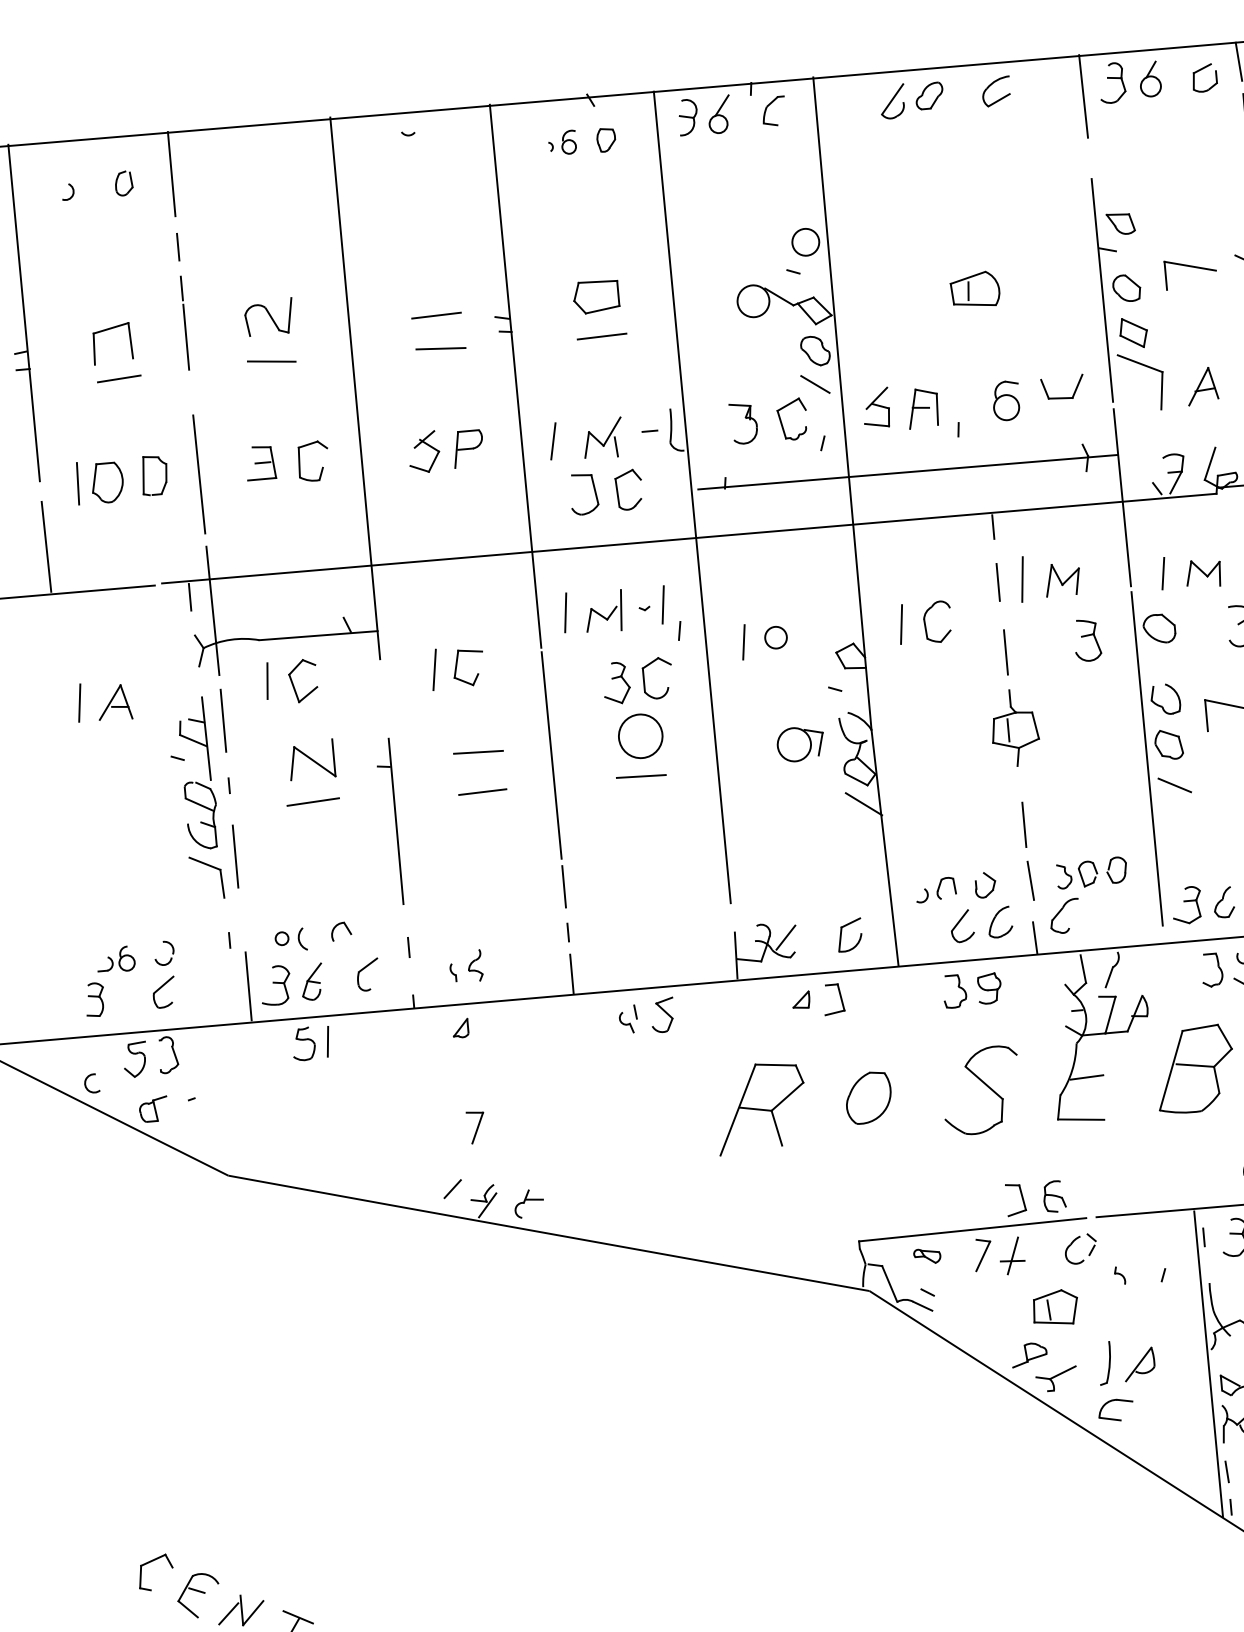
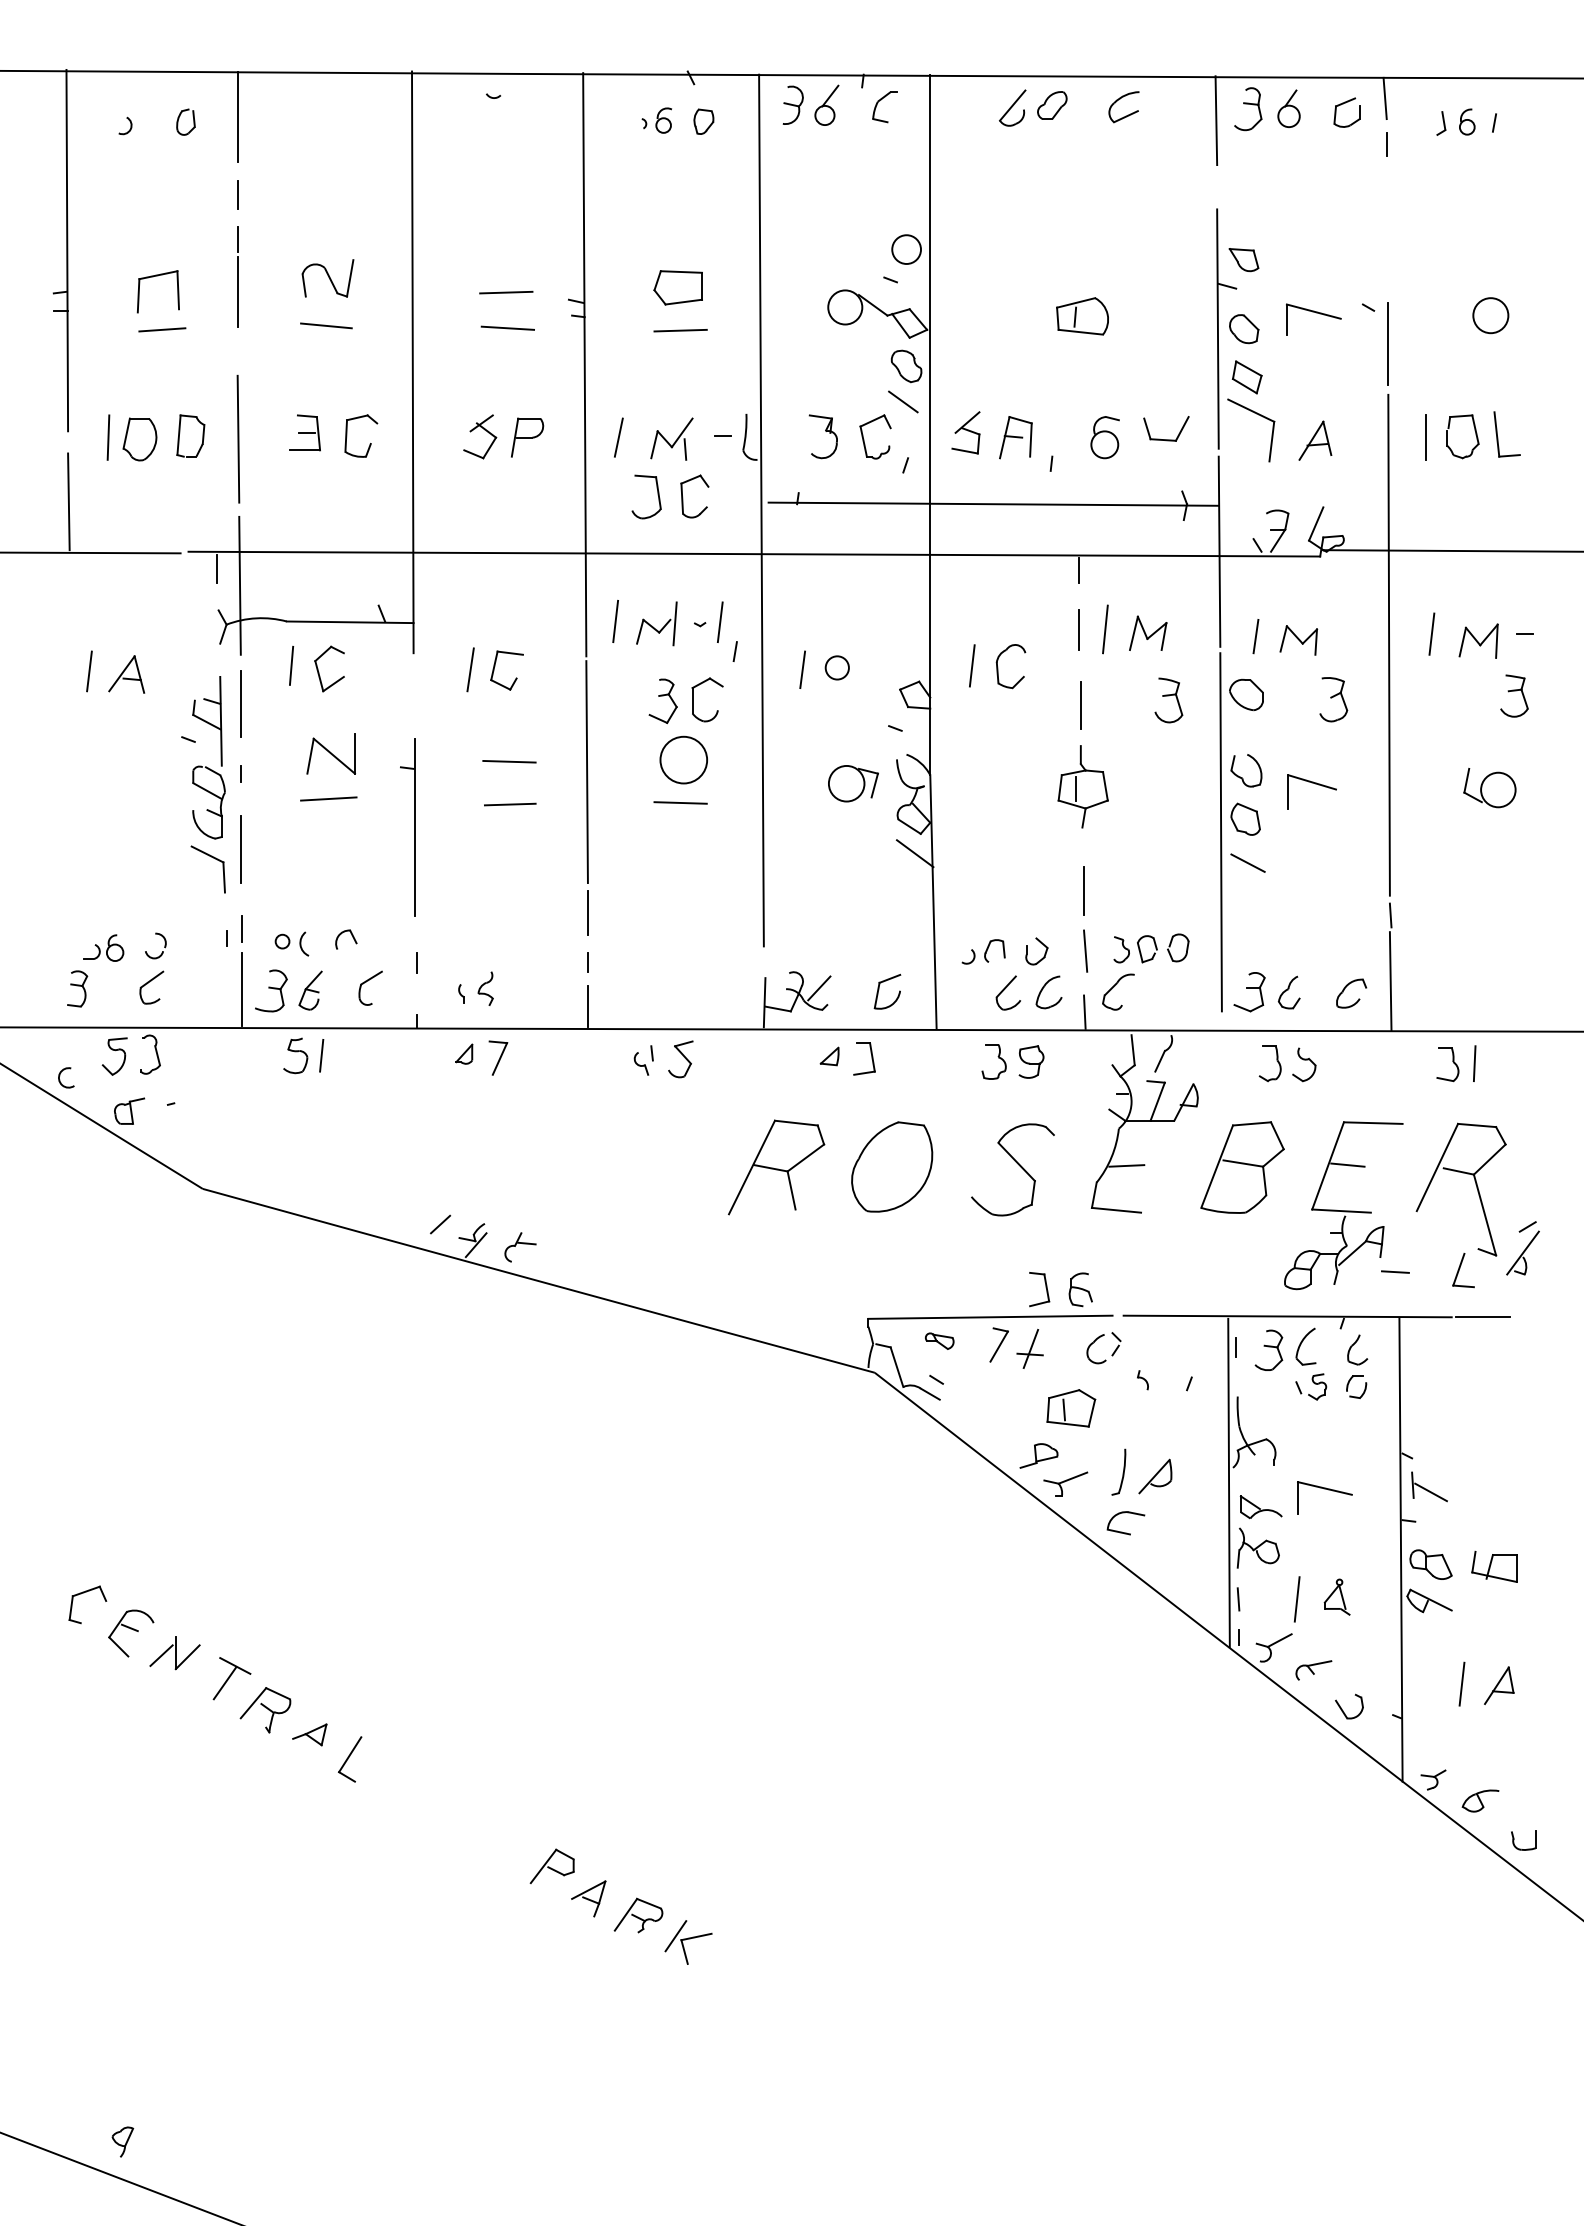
line: (243, 929) -> (242, 928), added
part: (868, 1097) -> (892, 1166), size x1.67
part: (476, 1126) -> (498, 1057), moved

